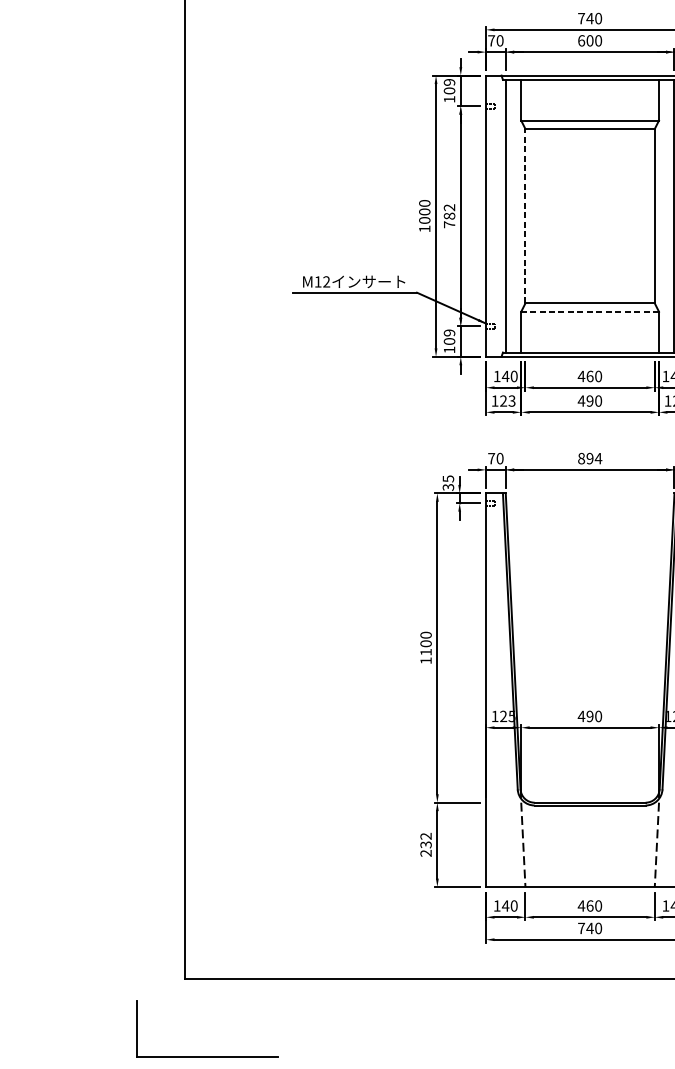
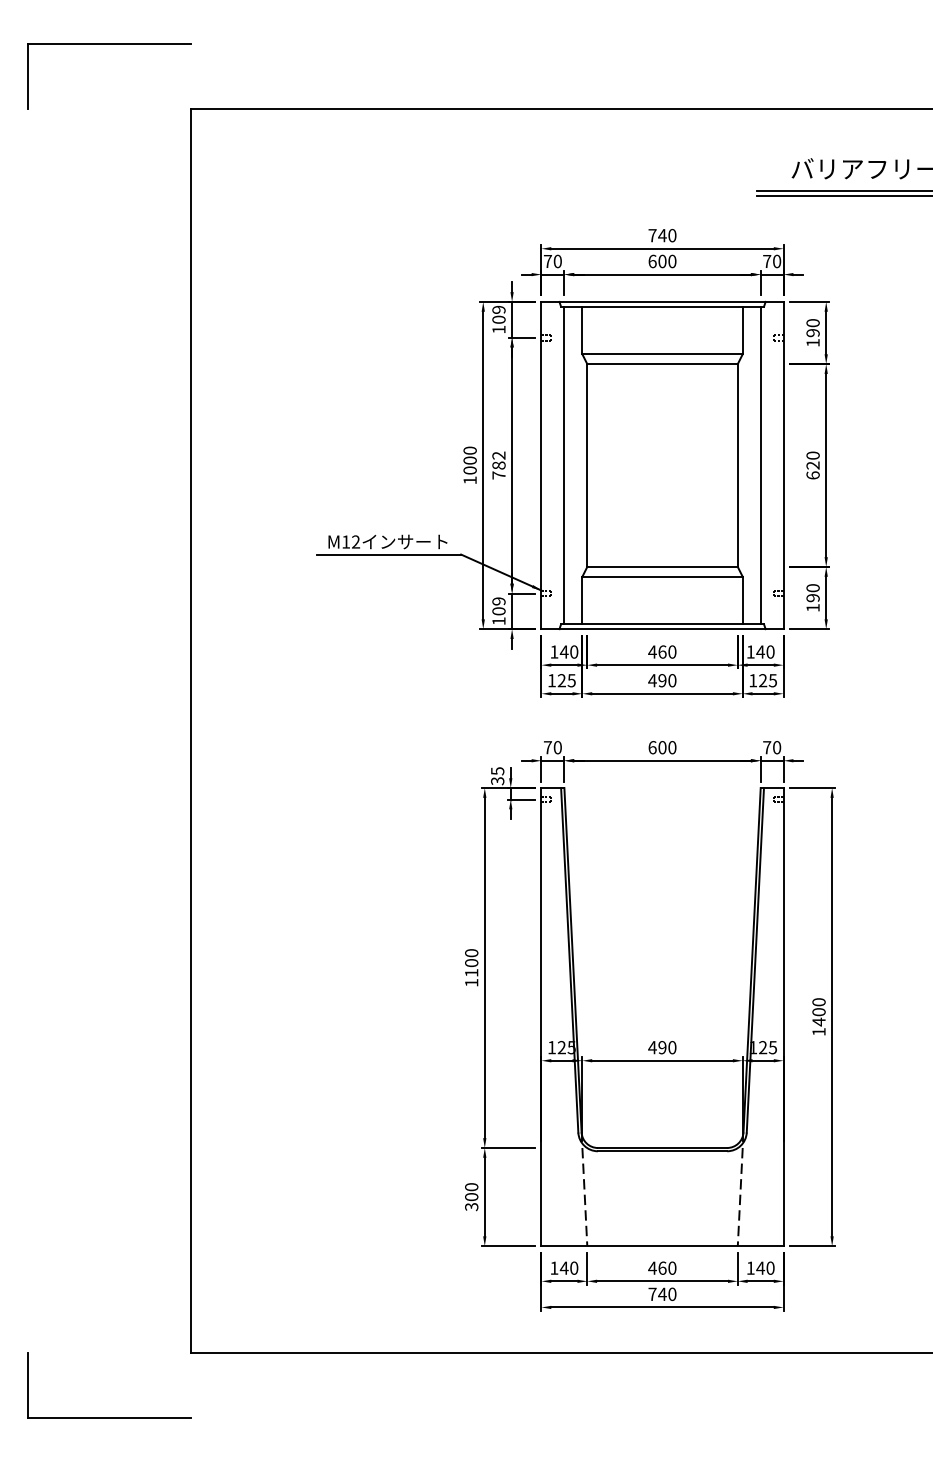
line: (525, 216) -> (587, 465), dashed -> solid
line: (590, 311) -> (662, 576), dashed -> solid
text: (511, 400) -> (571, 680), 123 -> 125
text: (590, 458) -> (662, 747), 894 -> 600
text: (425, 845) -> (471, 1197), 232 -> 300
part: (207, 1056) -> (109, 1417), moved

